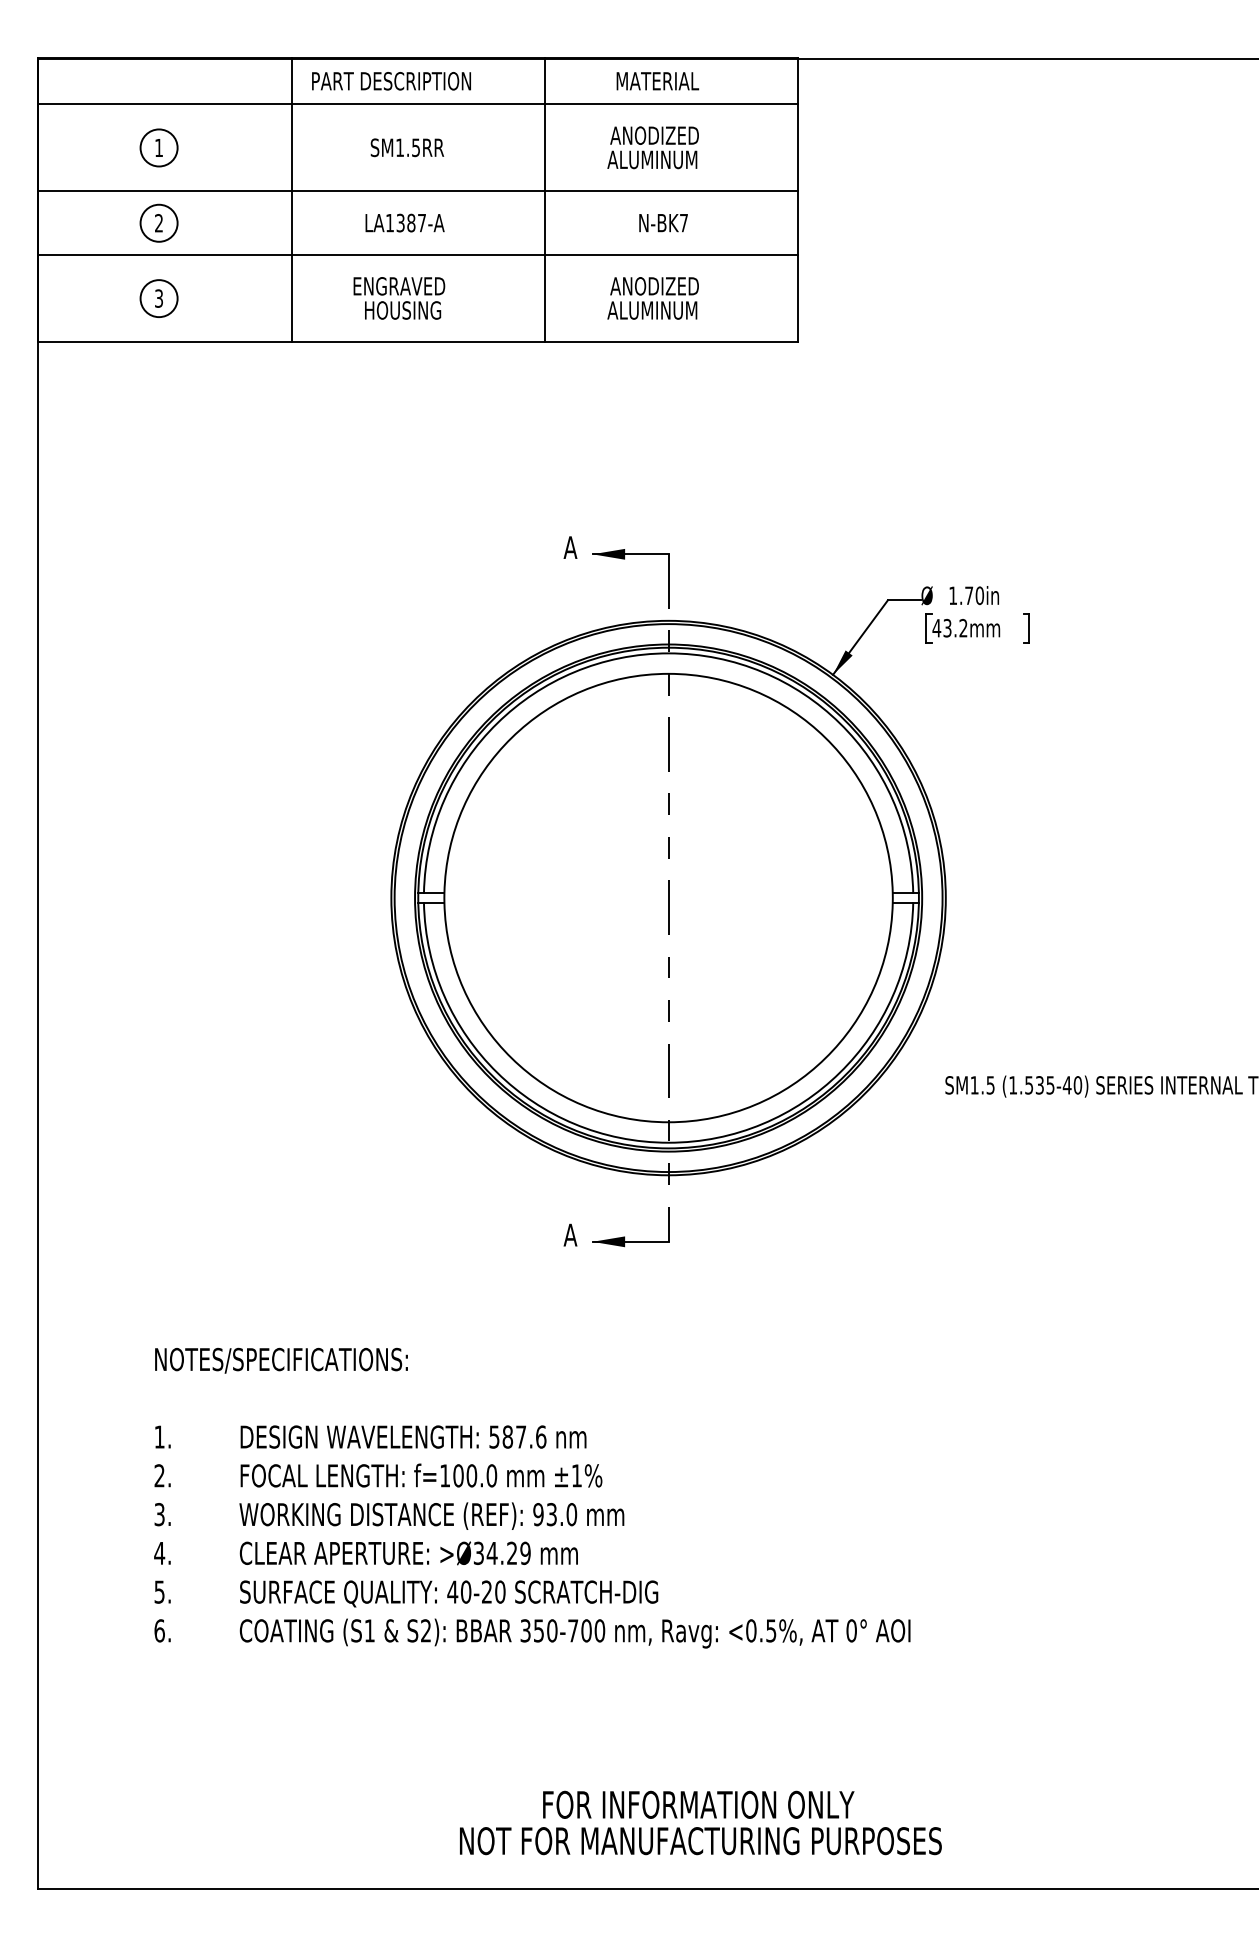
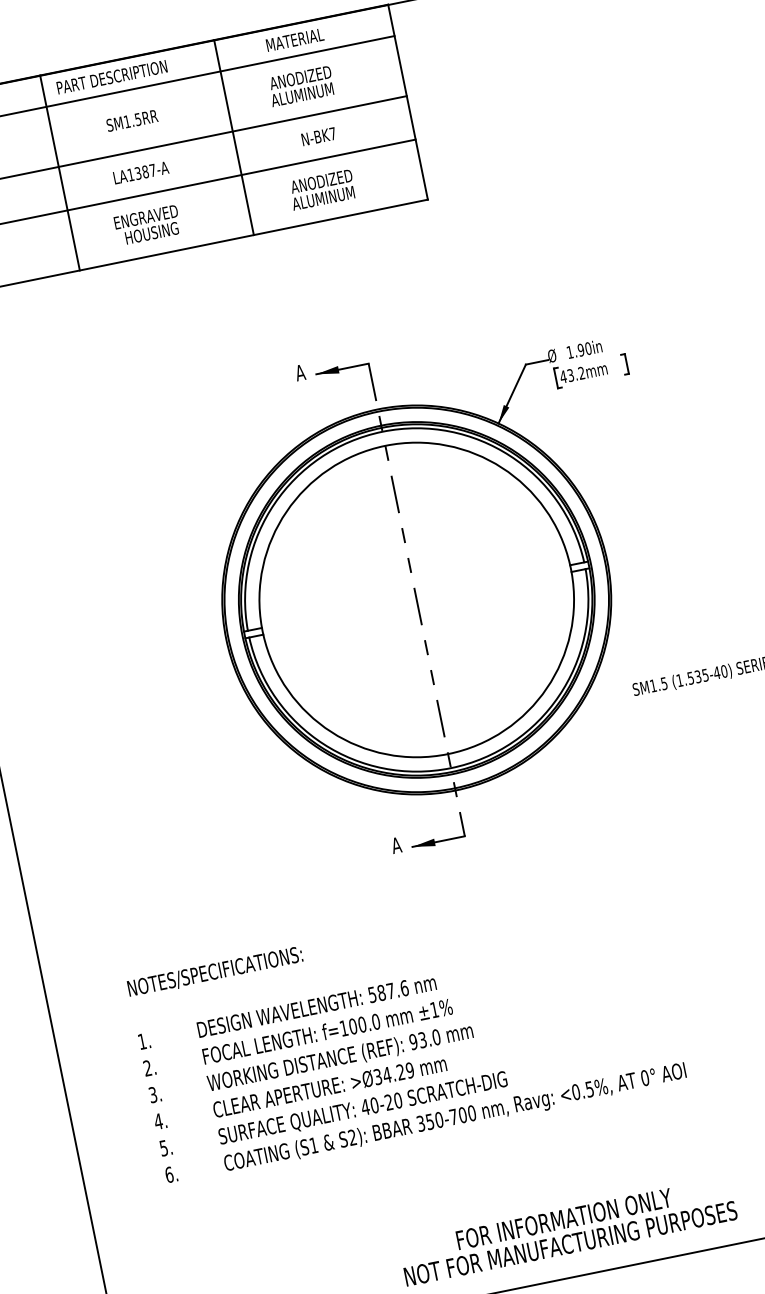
text: (969, 595) -> (581, 349), 1.70in -> 1.90in

